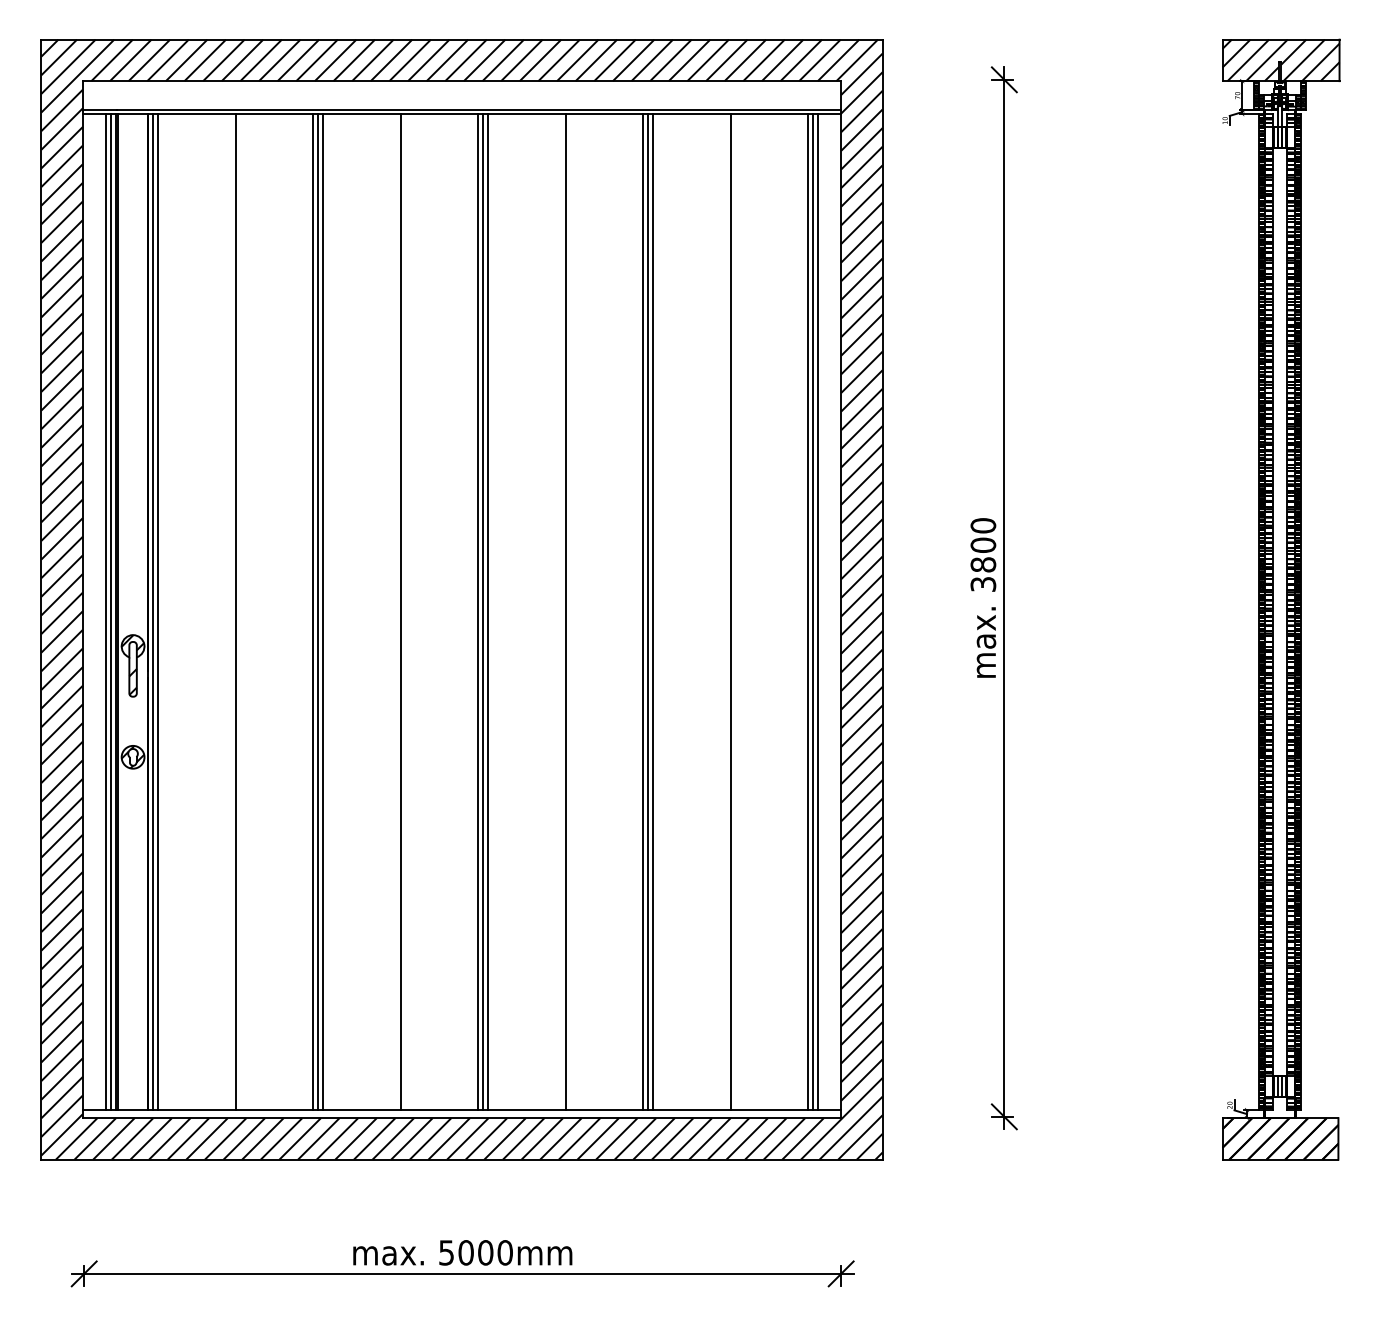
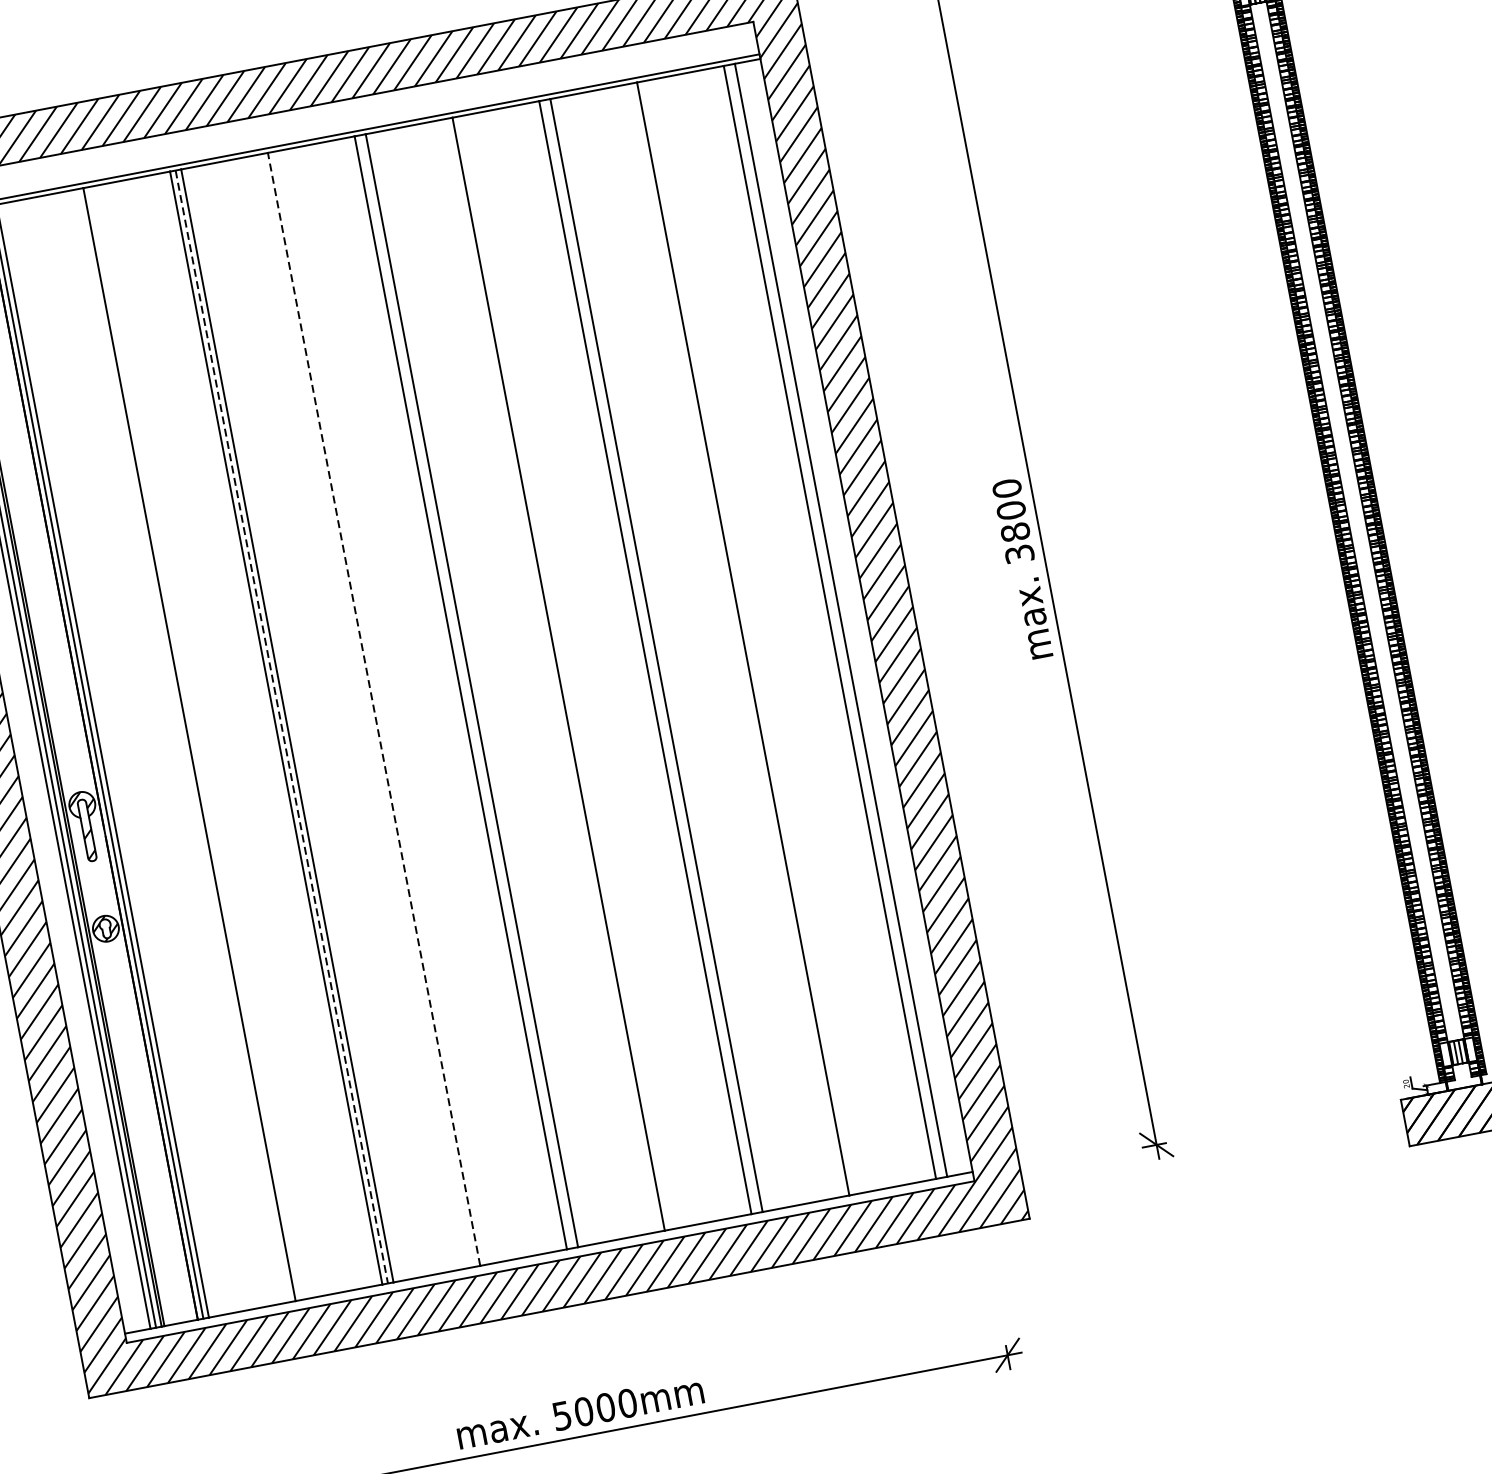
line: (483, 611) -> (466, 691), removed
line: (648, 611) -> (651, 655), removed
line: (813, 611) -> (835, 620), removed
line: (318, 612) -> (282, 727), solid -> dashed
line: (400, 612) -> (374, 709), solid -> dashed

